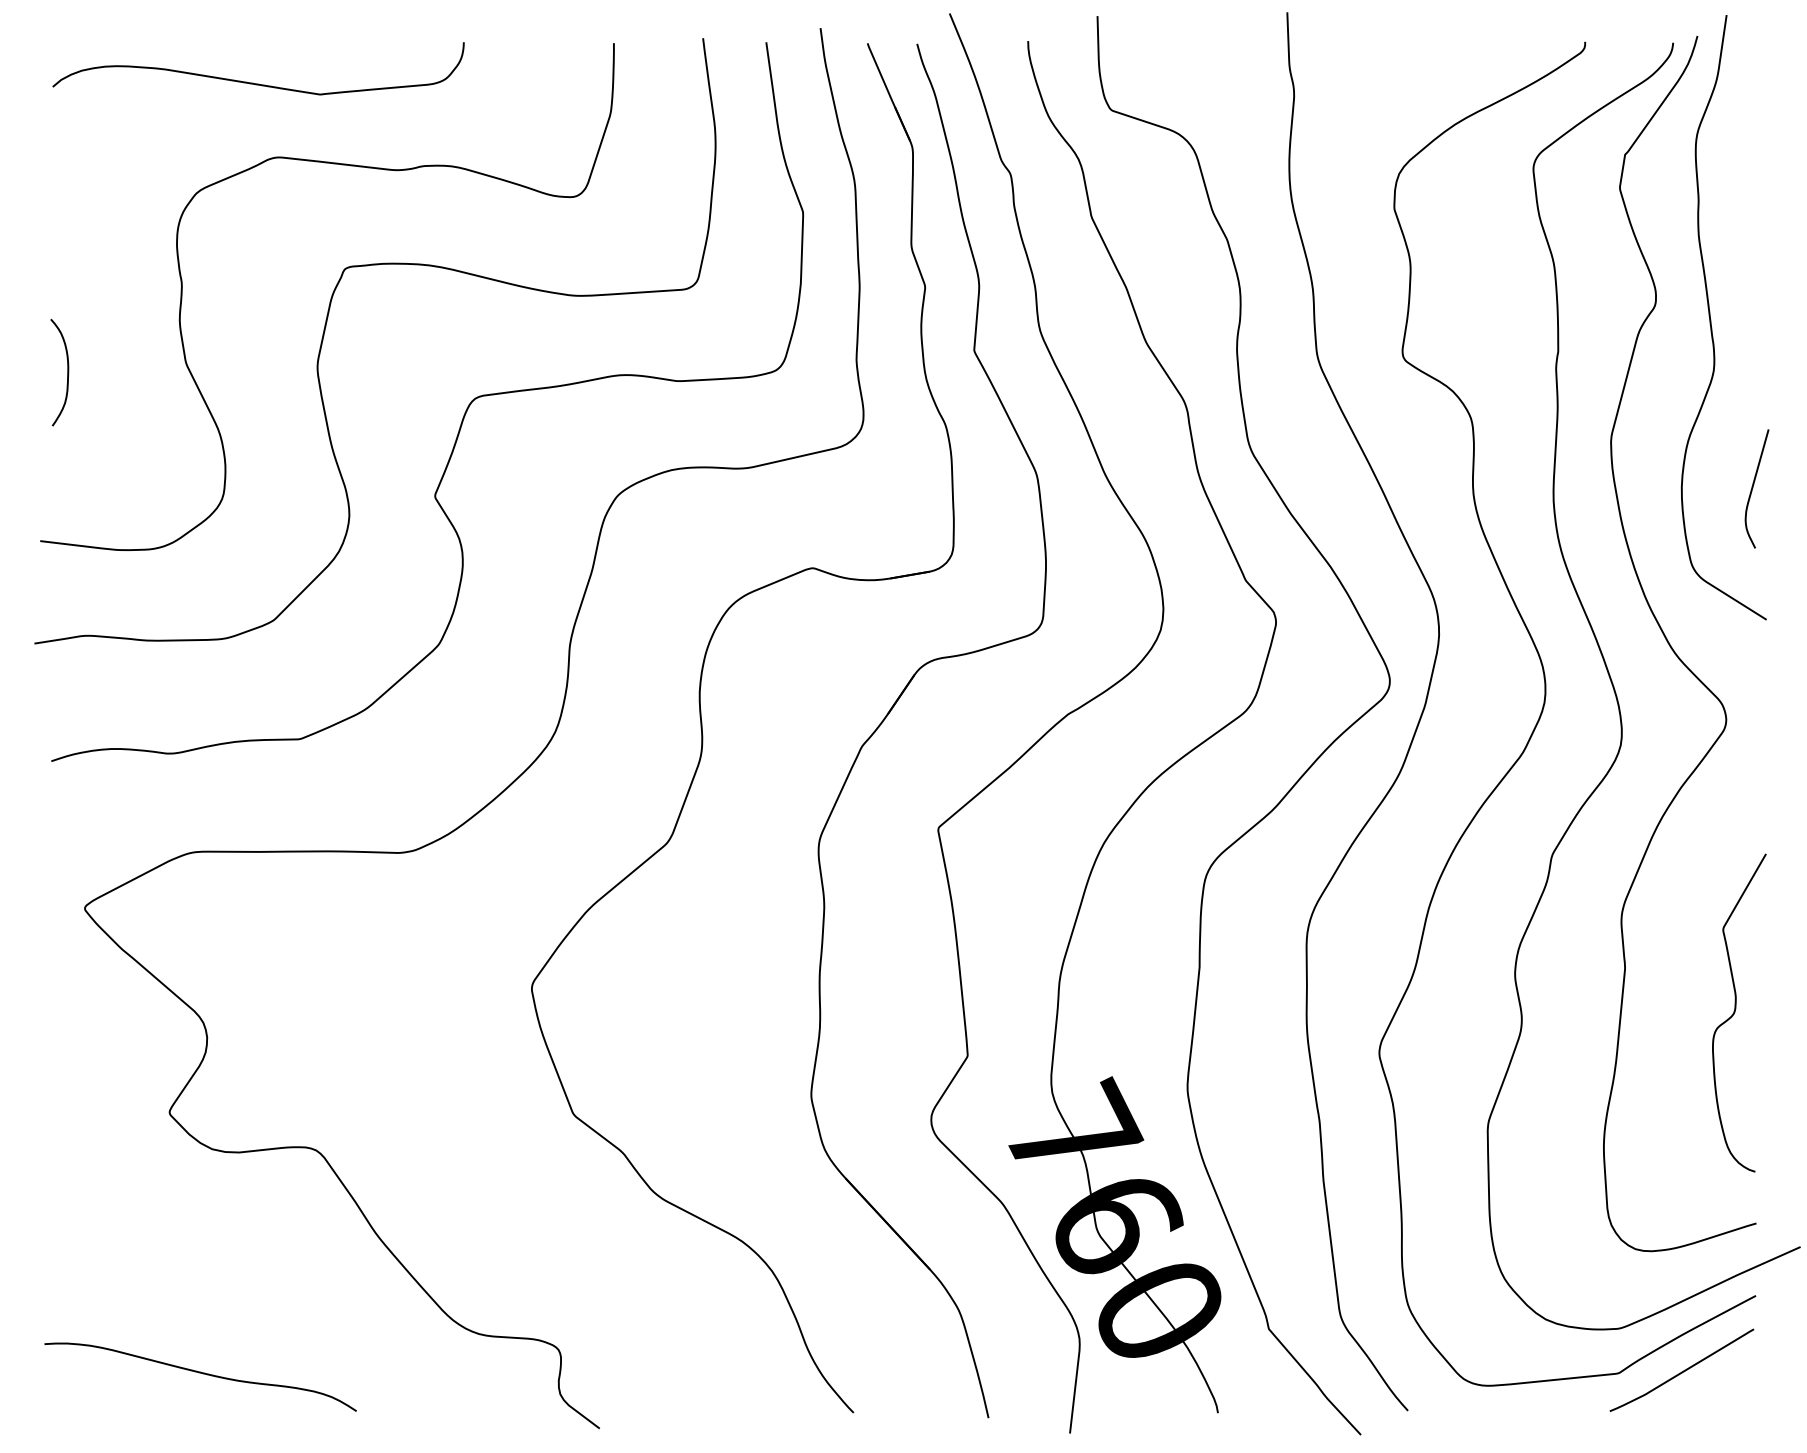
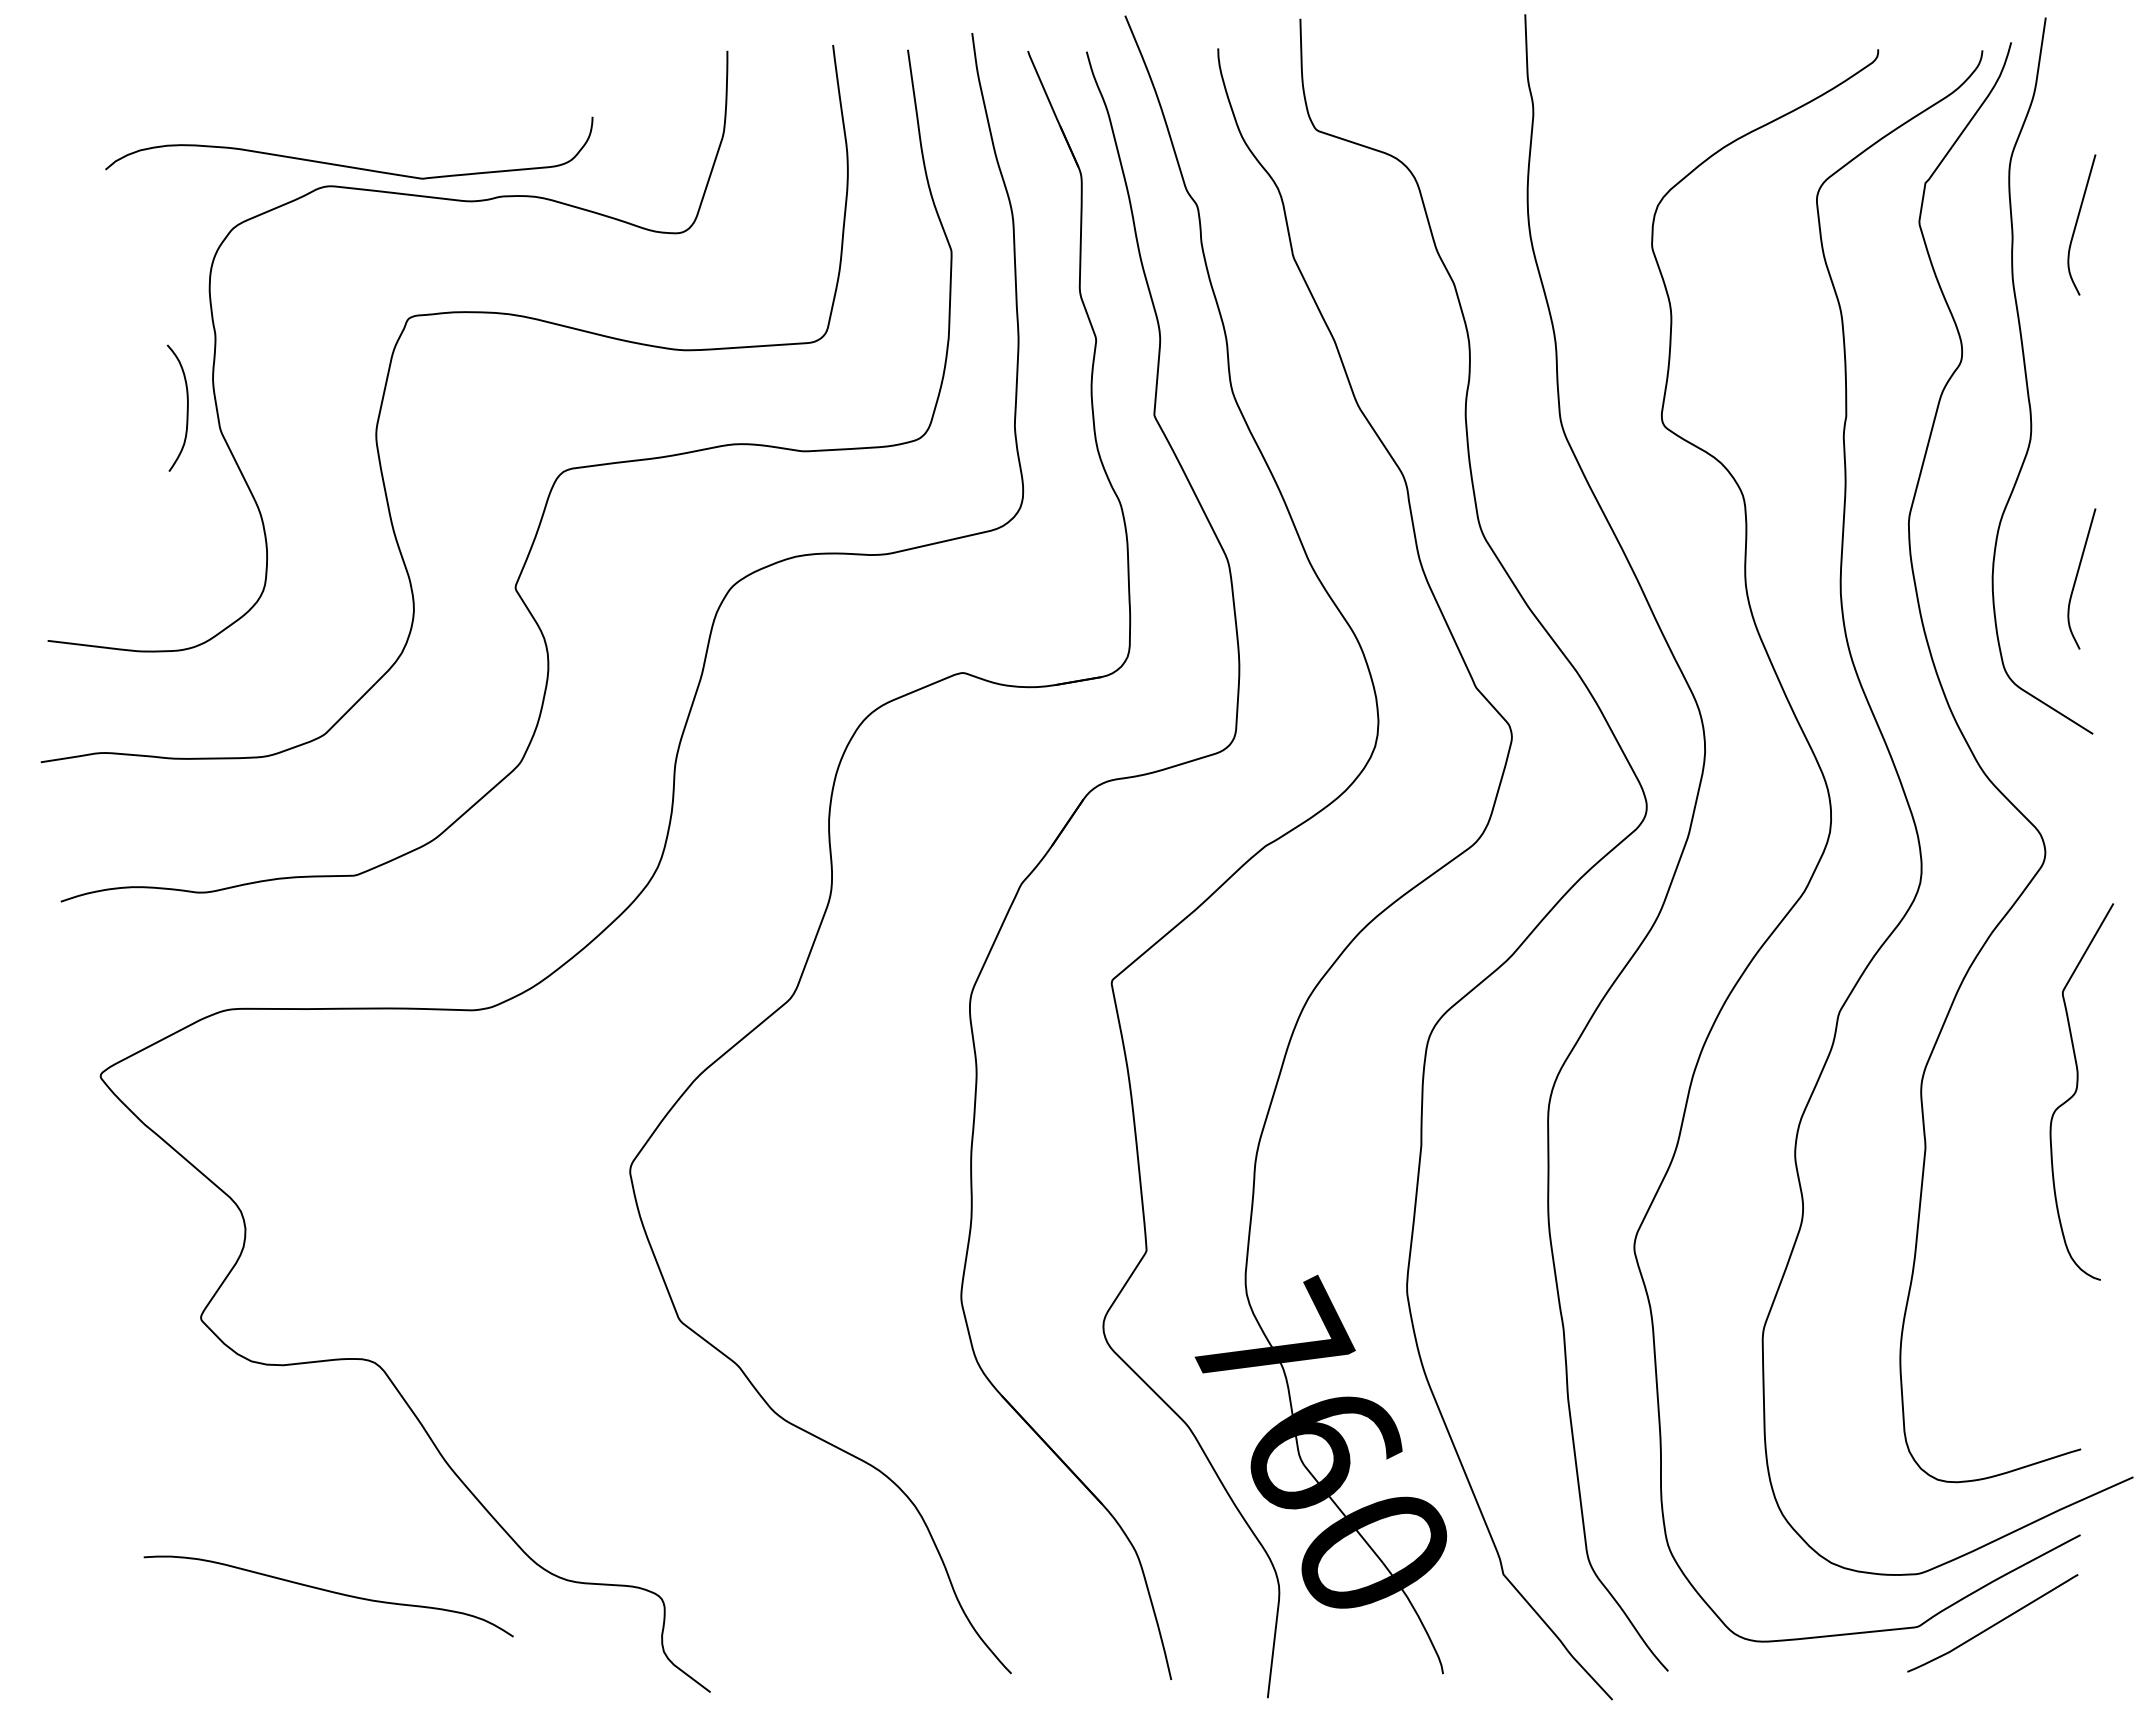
curve: (256, 83) -> (347, 165), moved
curve: (1753, 188) -> (2077, 223), added
curve: (67, 373) -> (186, 409), moved
curve: (1735, 1011) -> (2077, 1090), moved
curve: (201, 1373) -> (329, 1592), moved

